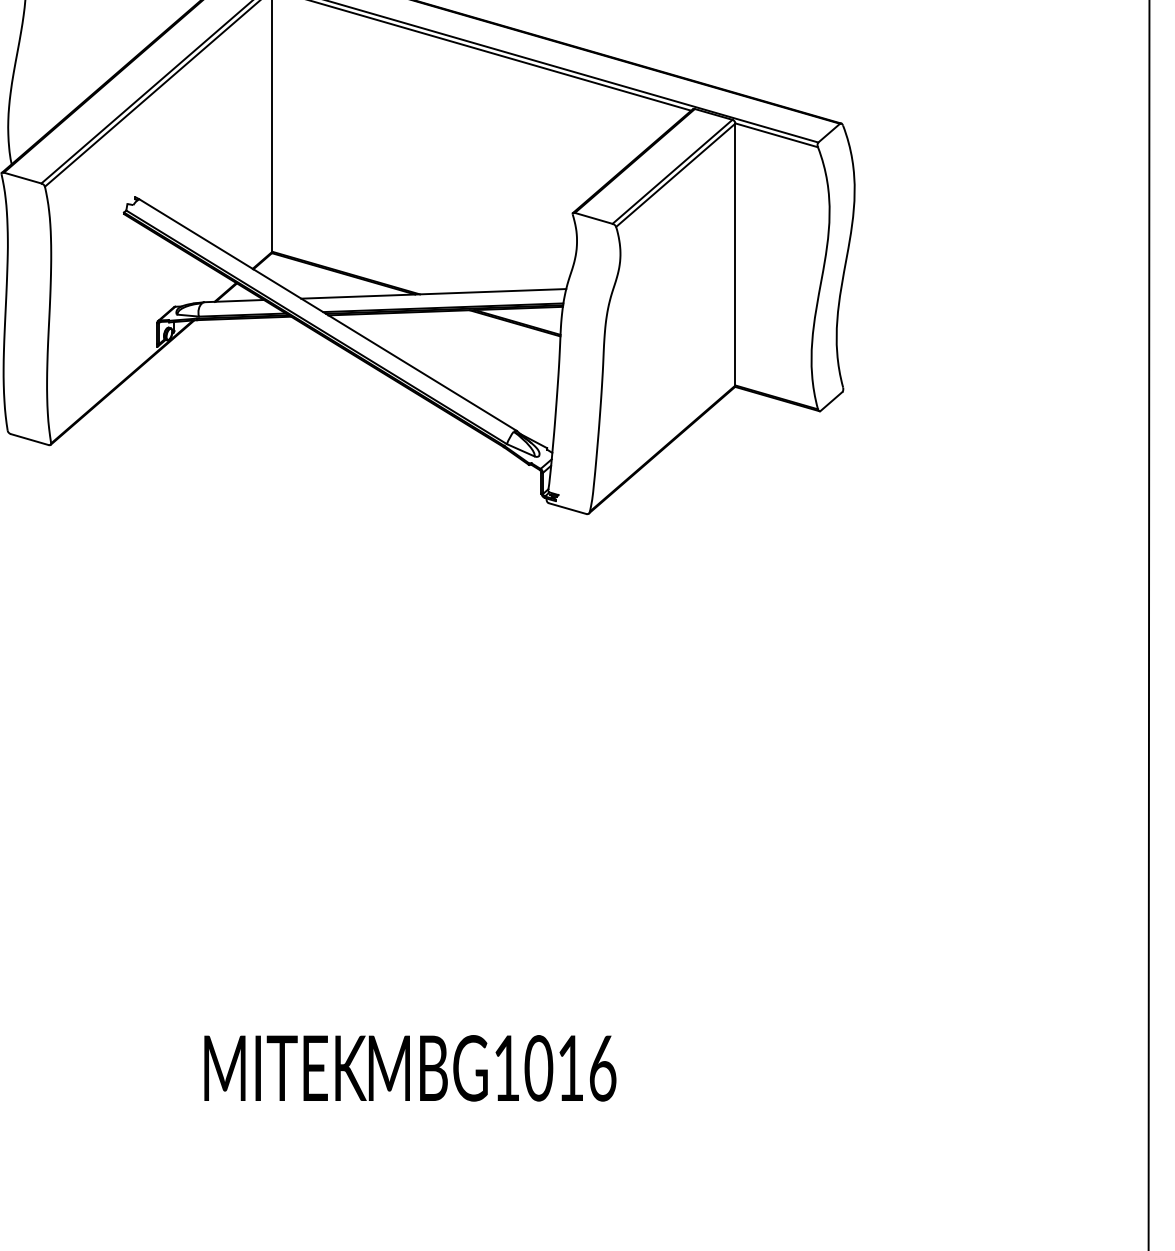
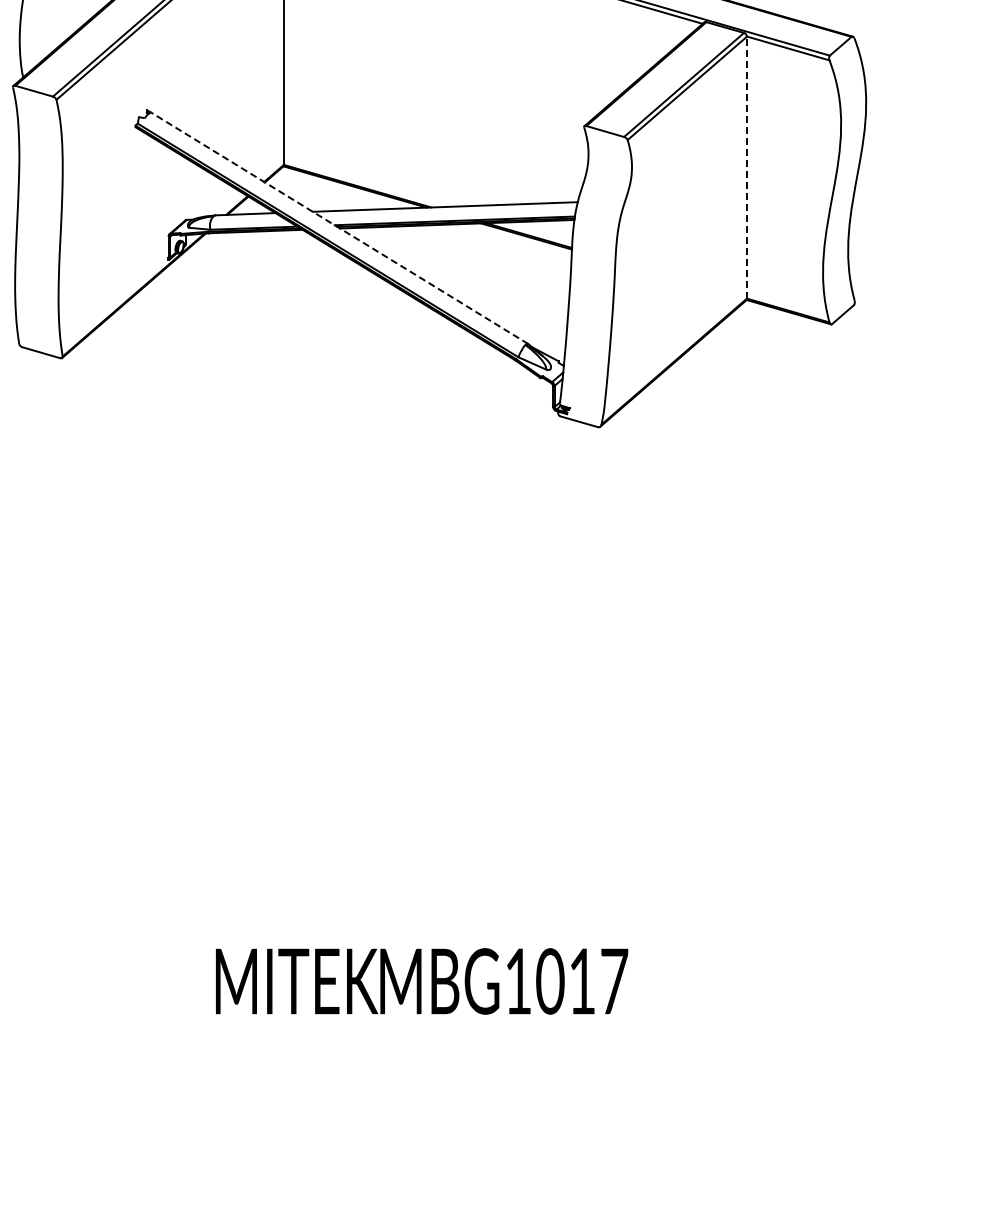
line: (735, 254) -> (747, 167), solid -> dashed
line: (327, 314) -> (339, 227), solid -> dashed
text: (602, 1068) -> (614, 981), MBG1016 -> MBG1017

